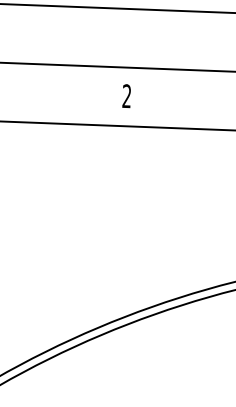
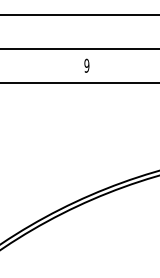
text: (126, 95) -> (86, 65), 2 -> 9

